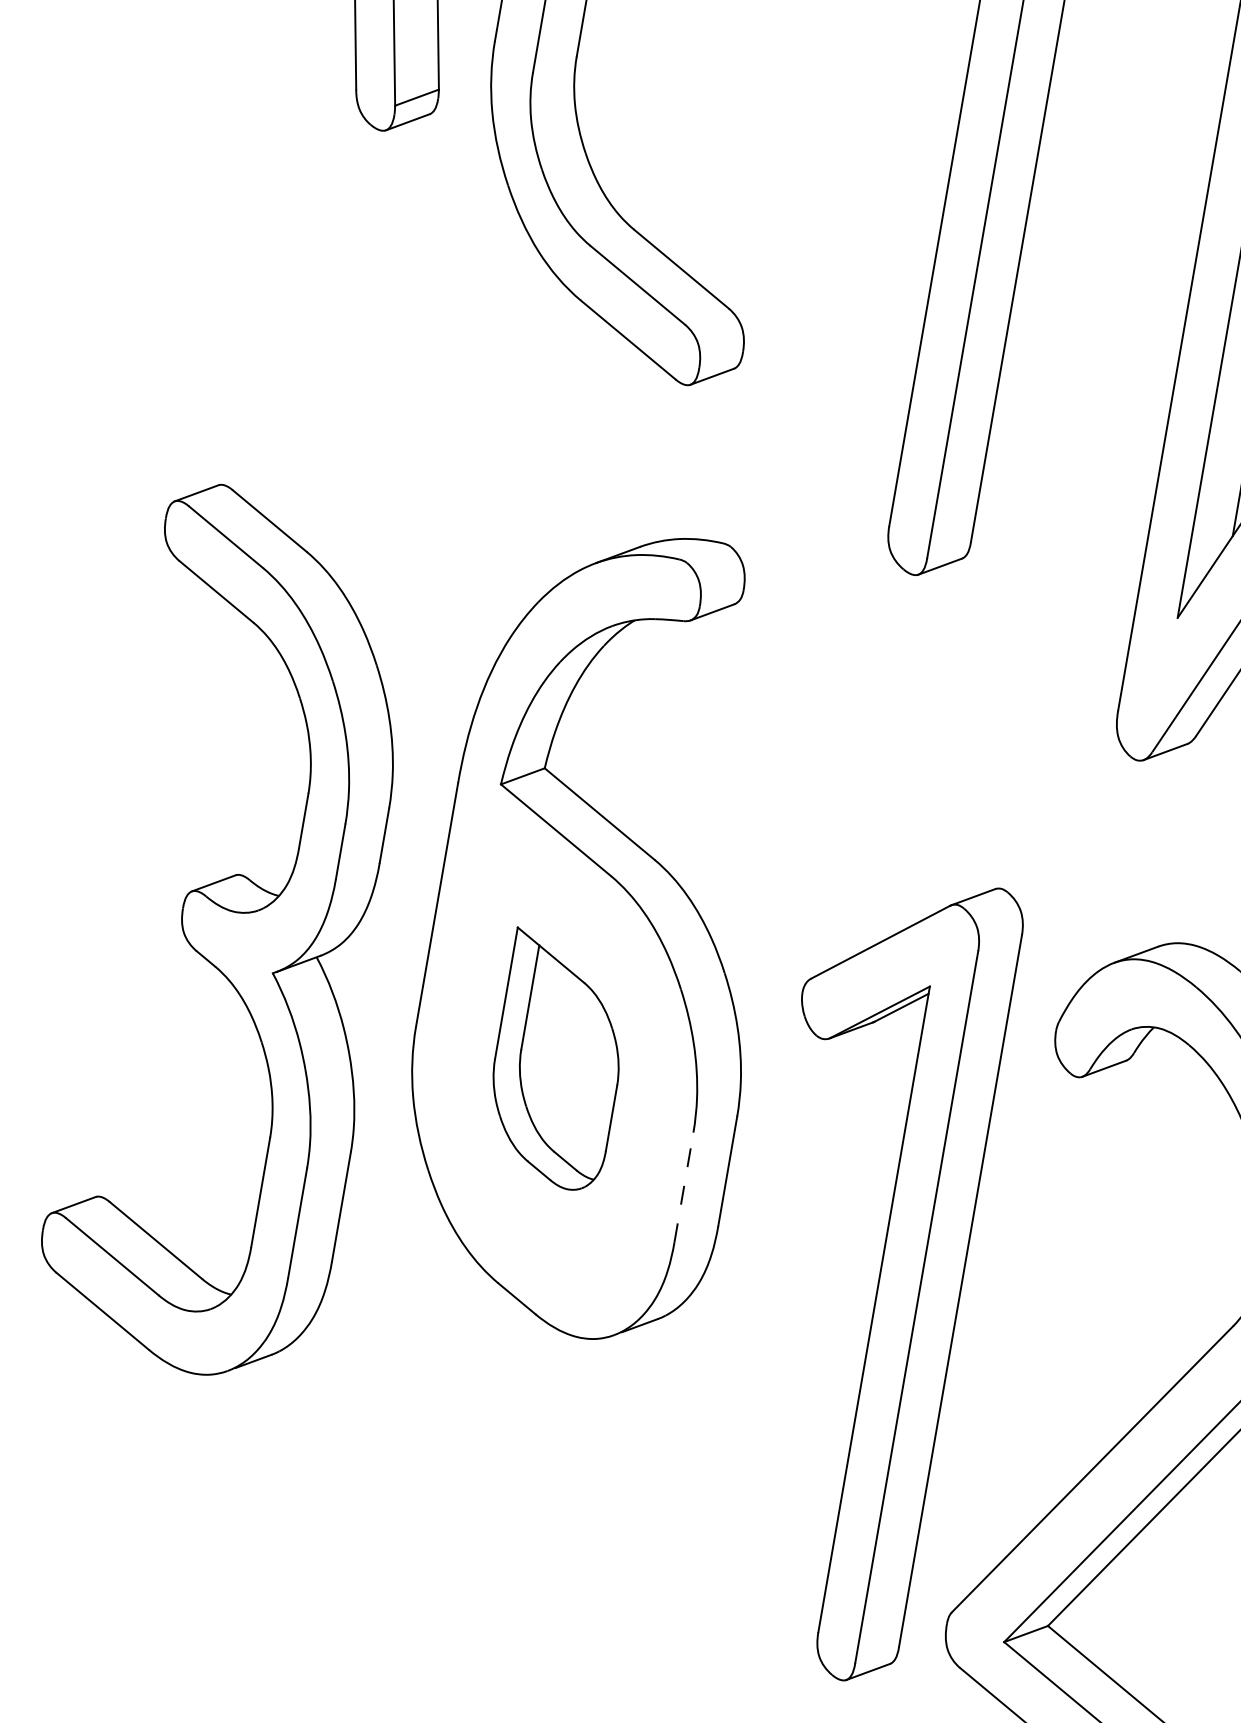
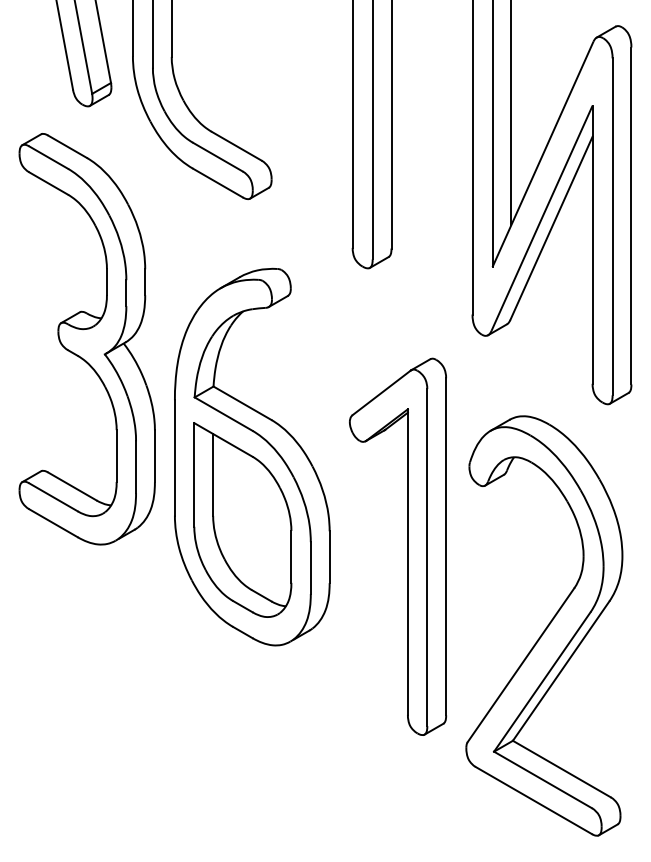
part: (239, 935) -> (86, 339), moved
part: (557, 1059) -> (242, 519), size x1.67
line: (683, 1188) -> (310, 568), dashed -> solid
part: (878, 1276) -> (407, 546), moved

